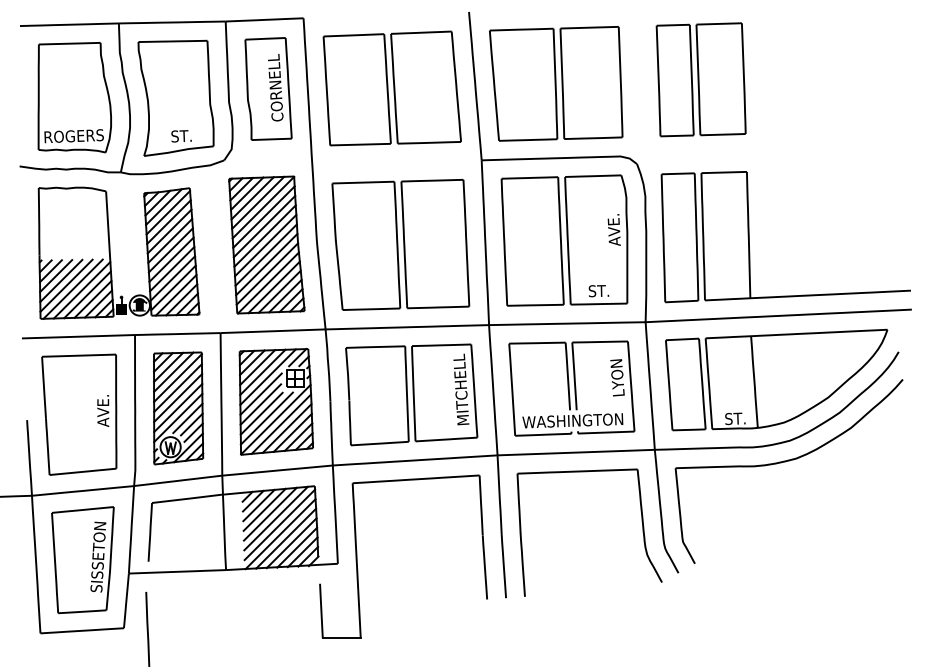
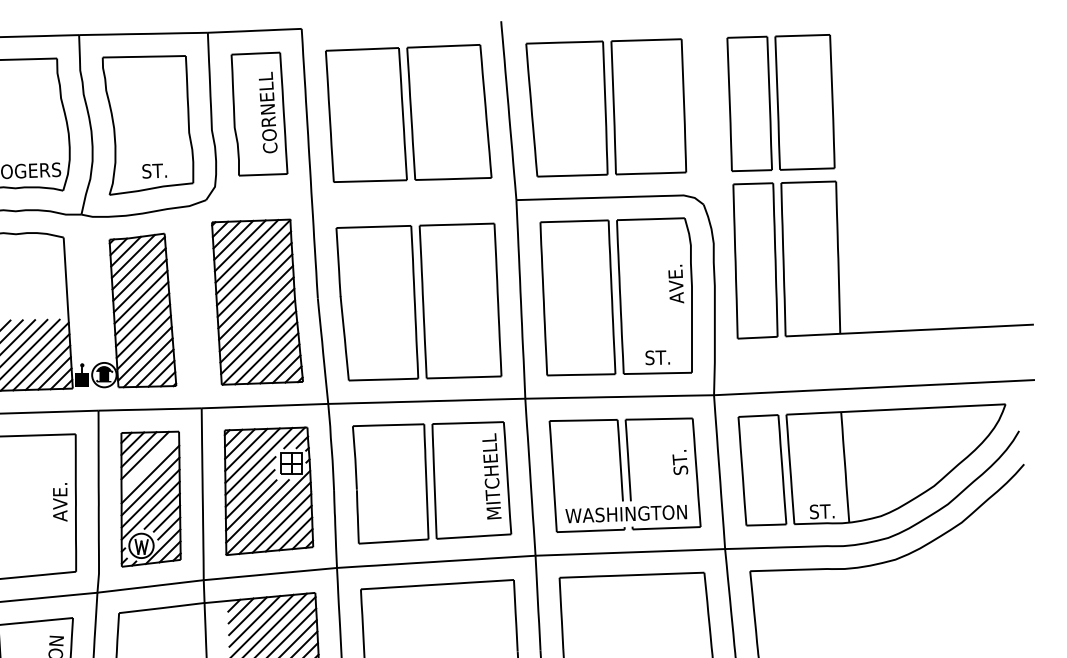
part: (749, 237) -> (839, 260), moved
line: (177, 377) -> (149, 461), removed
text: (617, 377) -> (680, 461), LYON -> ST.

